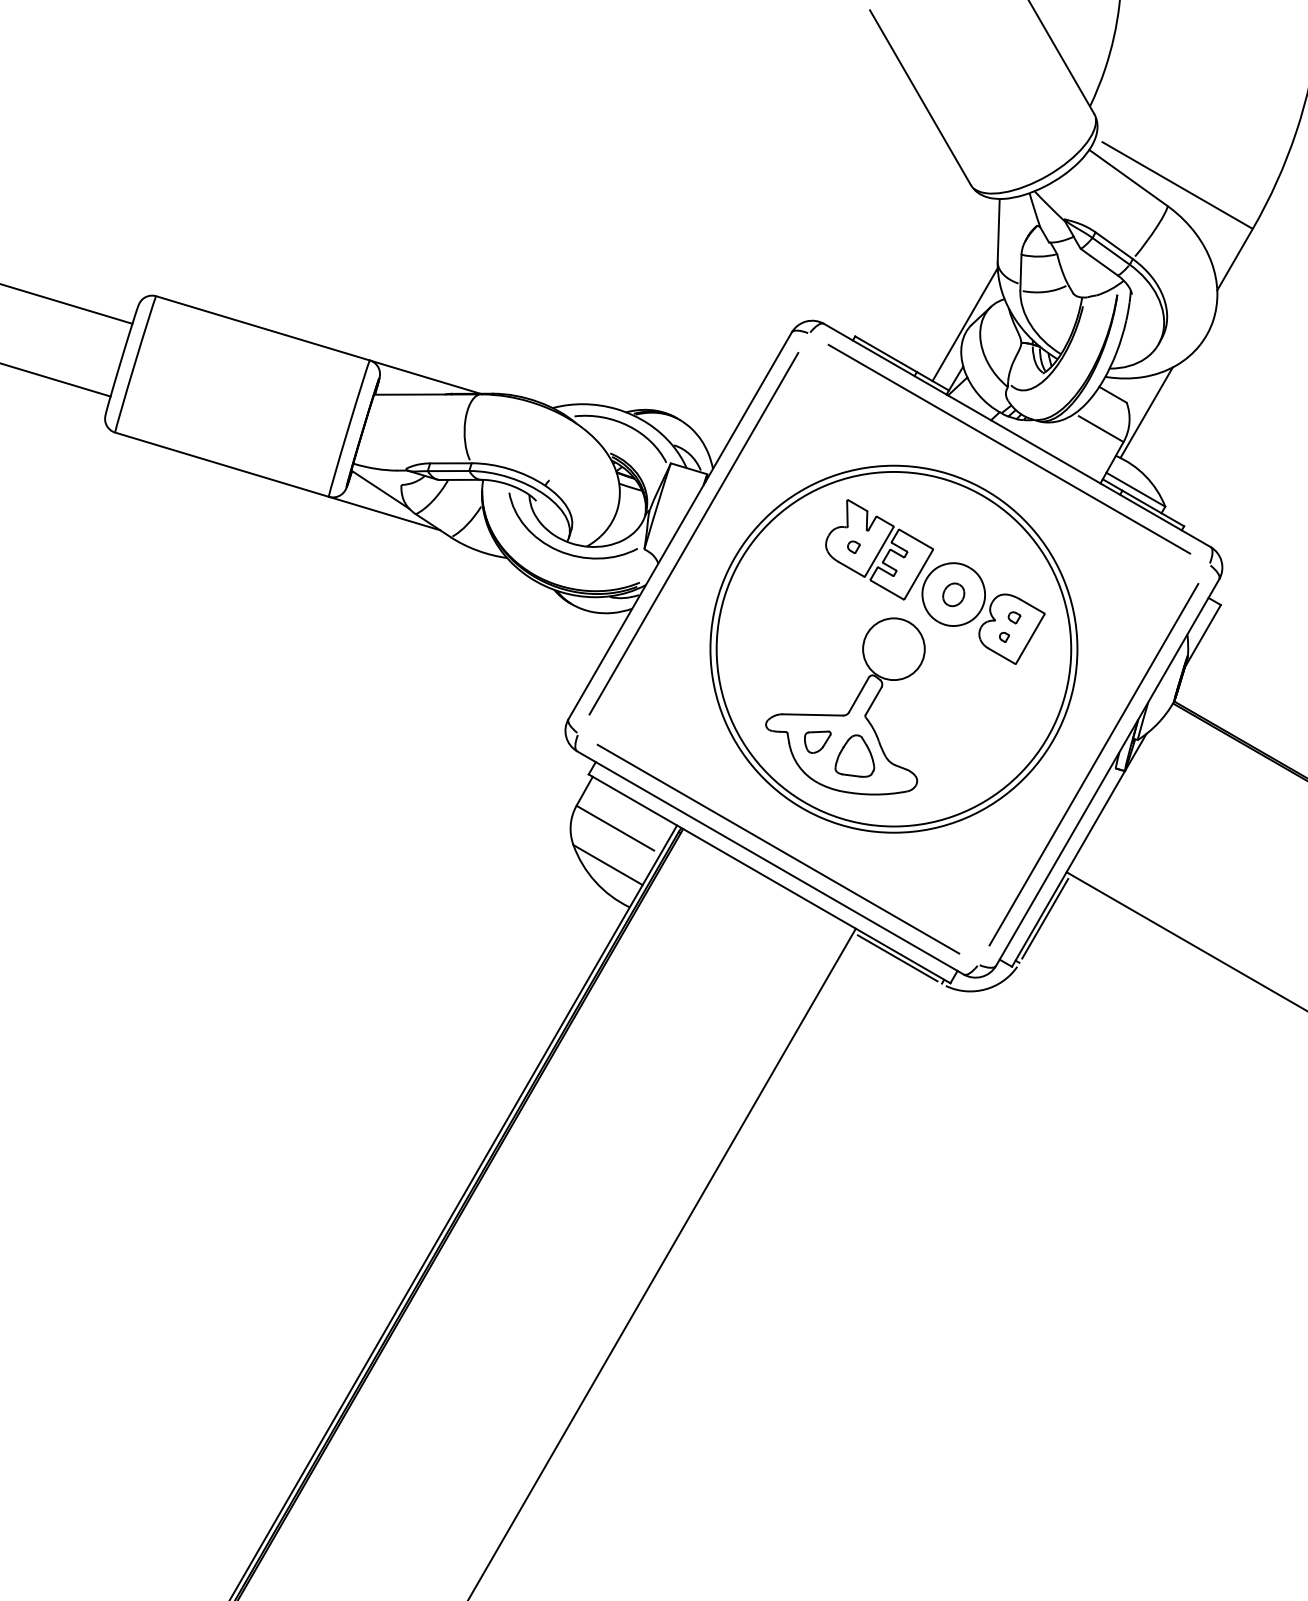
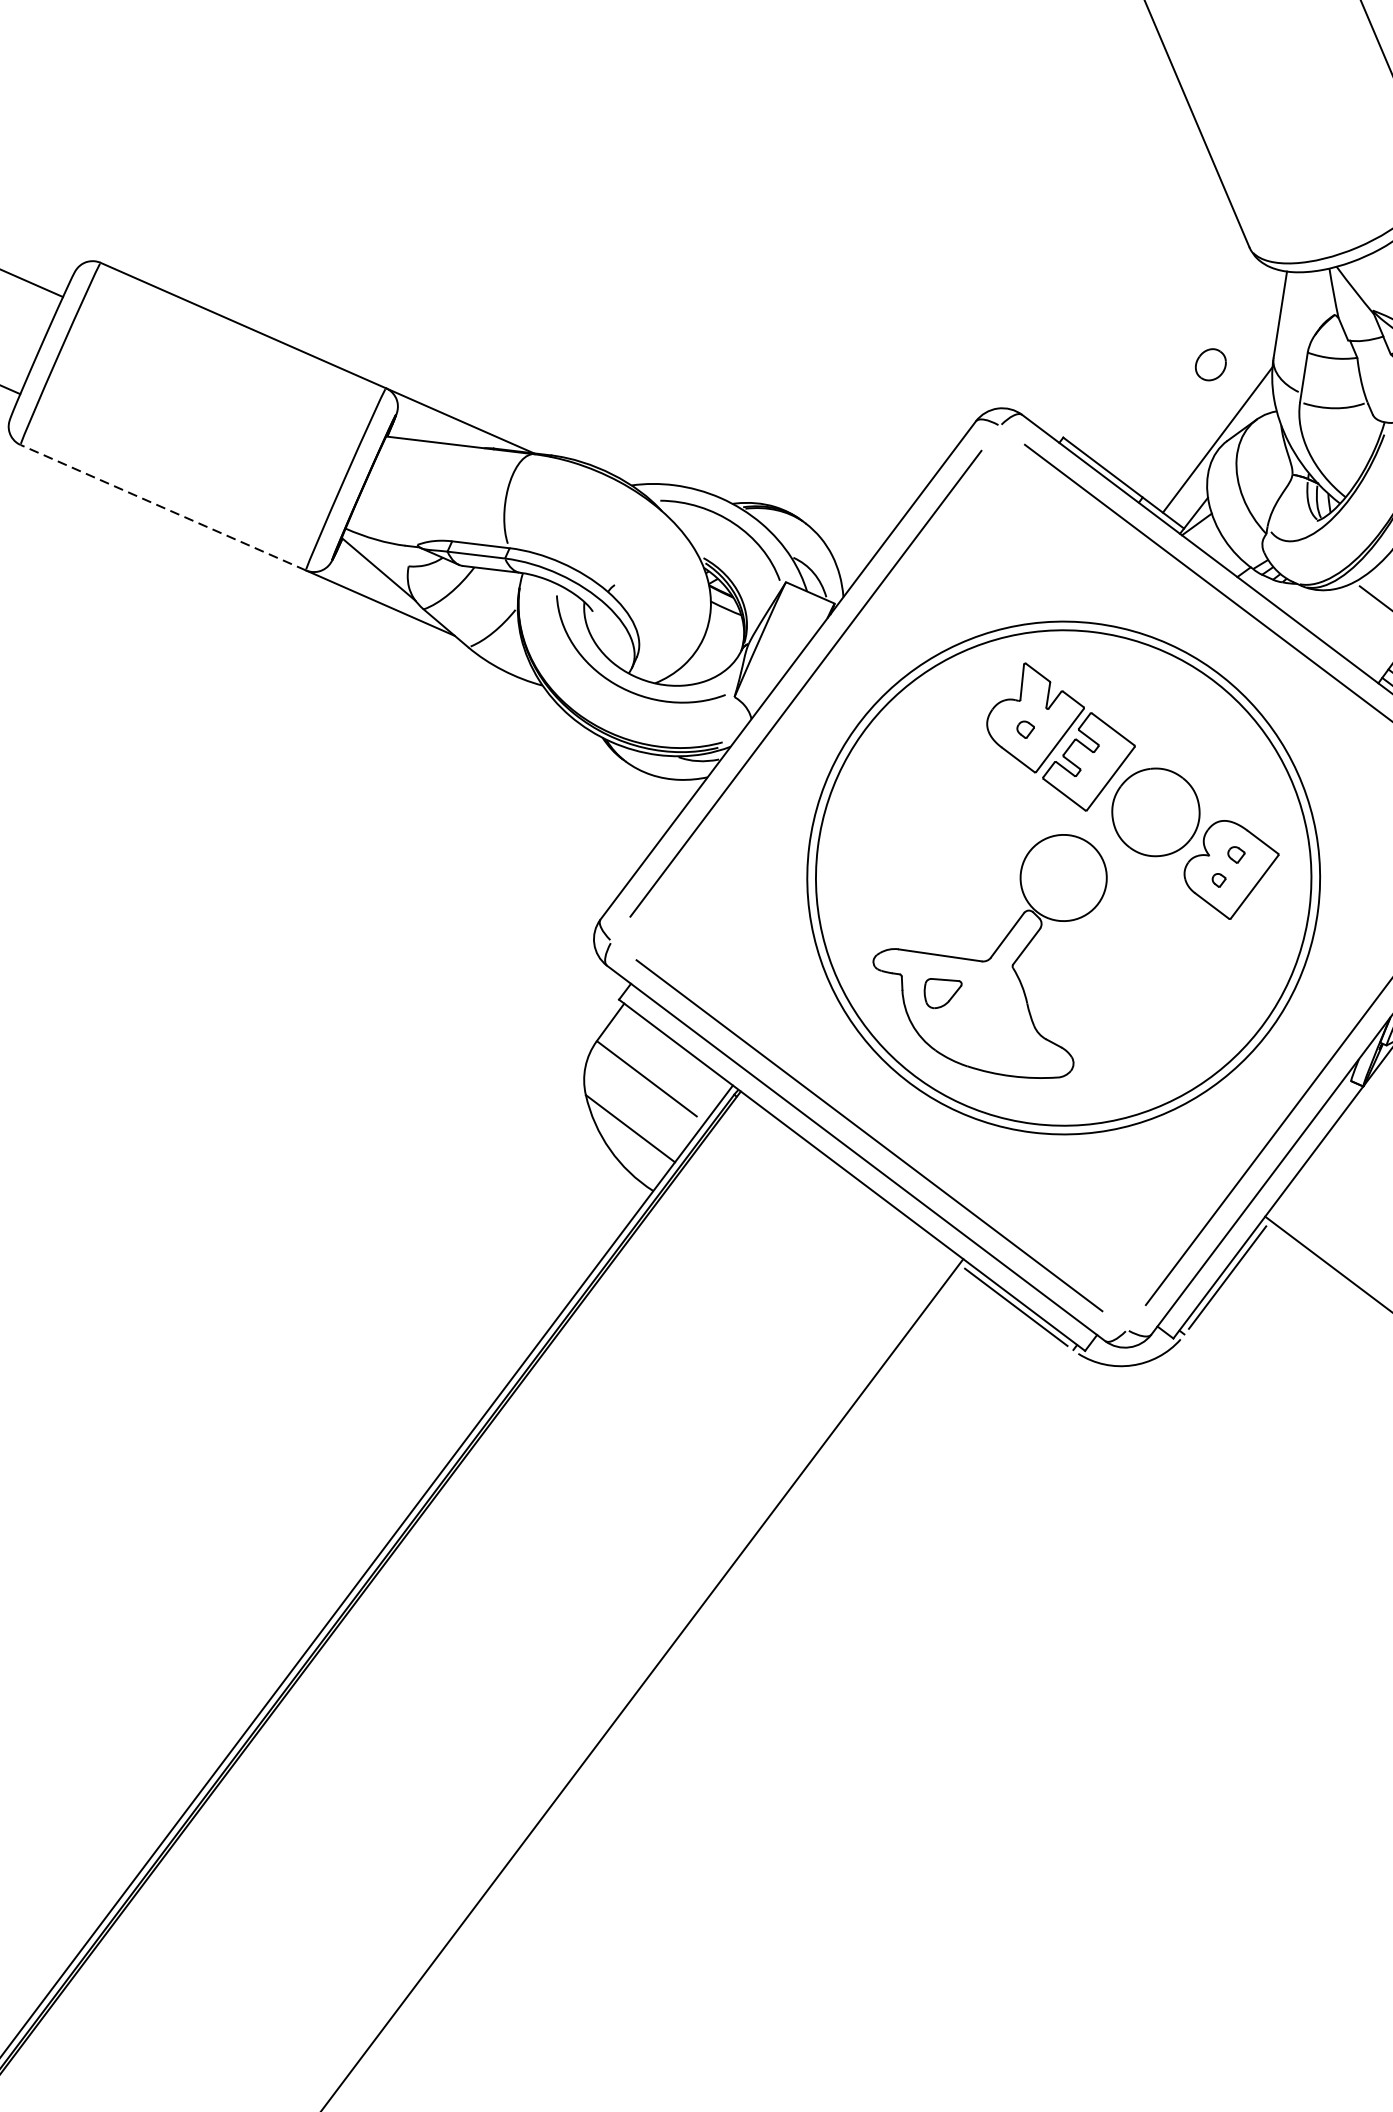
line: (222, 464) -> (163, 507), solid -> dashed
part: (953, 594) -> (1210, 364), moved
part: (854, 755) -> (990, 1018), removed

